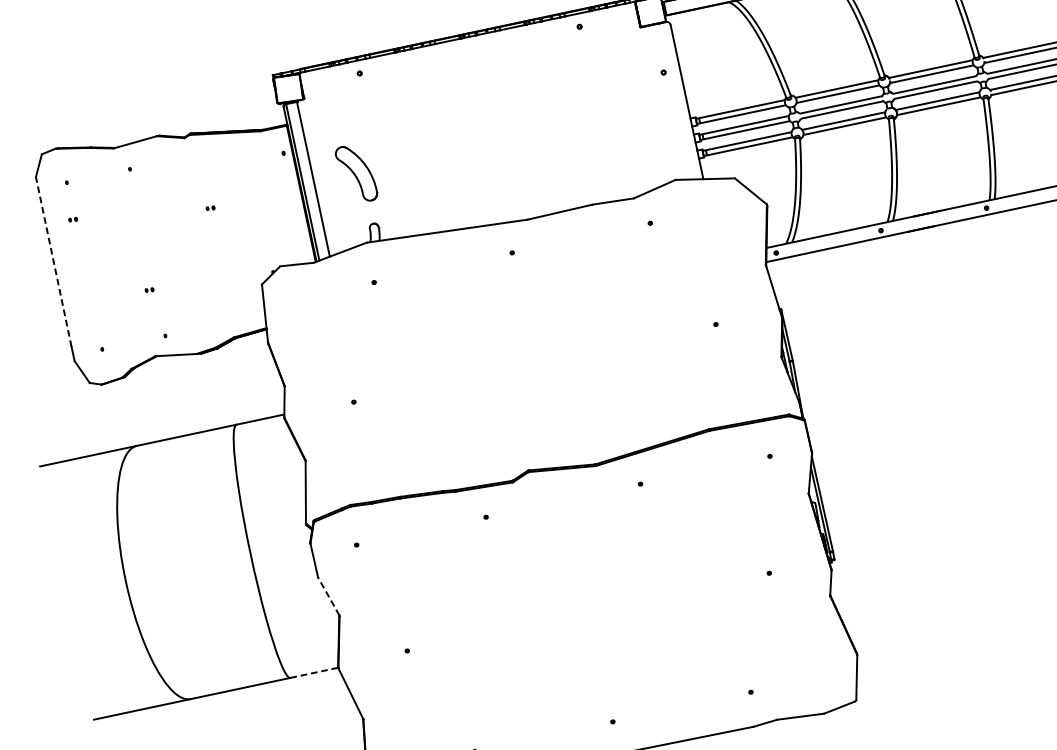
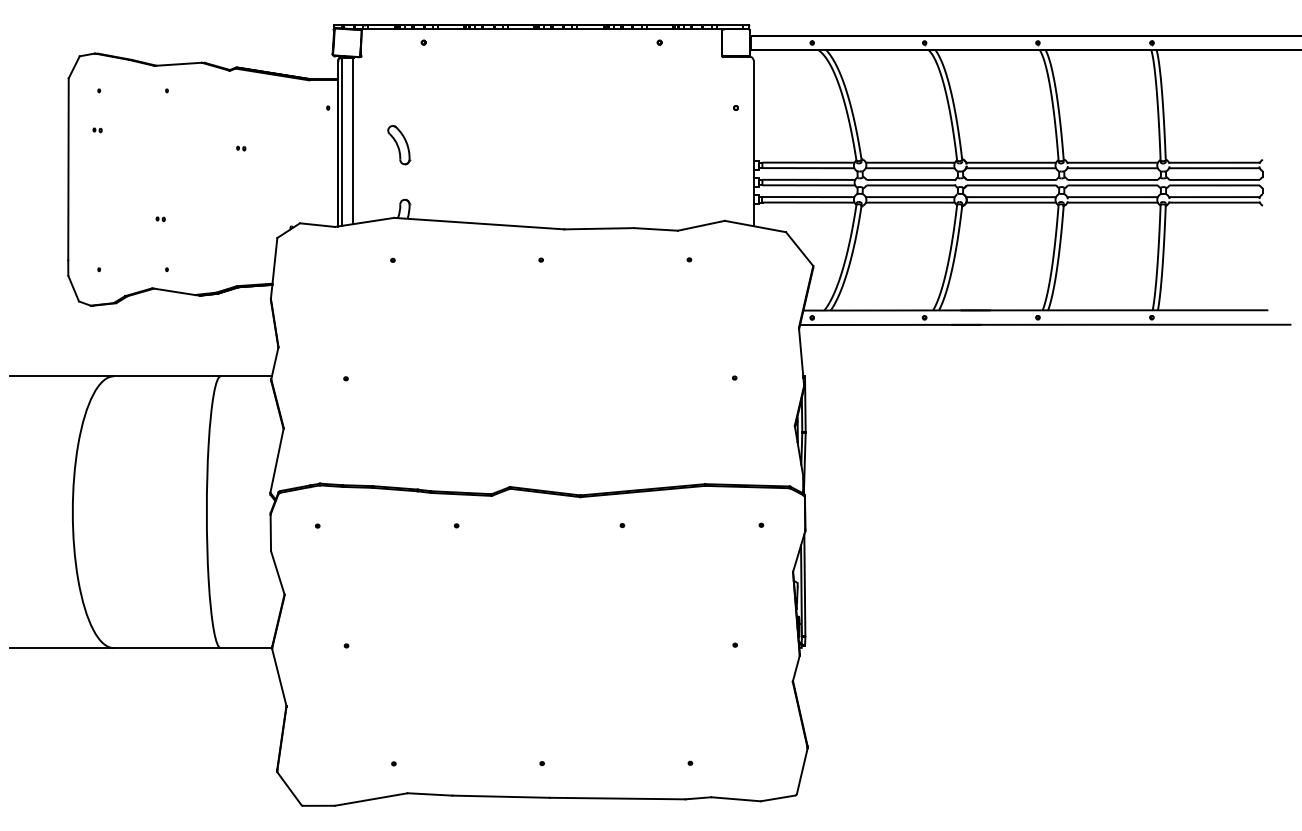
part: (357, 174) -> (399, 145), size x0.62
line: (53, 261) -> (68, 168), dashed -> solid
line: (328, 597) -> (277, 573), dashed -> solid
line: (314, 673) -> (246, 648), dashed -> solid

